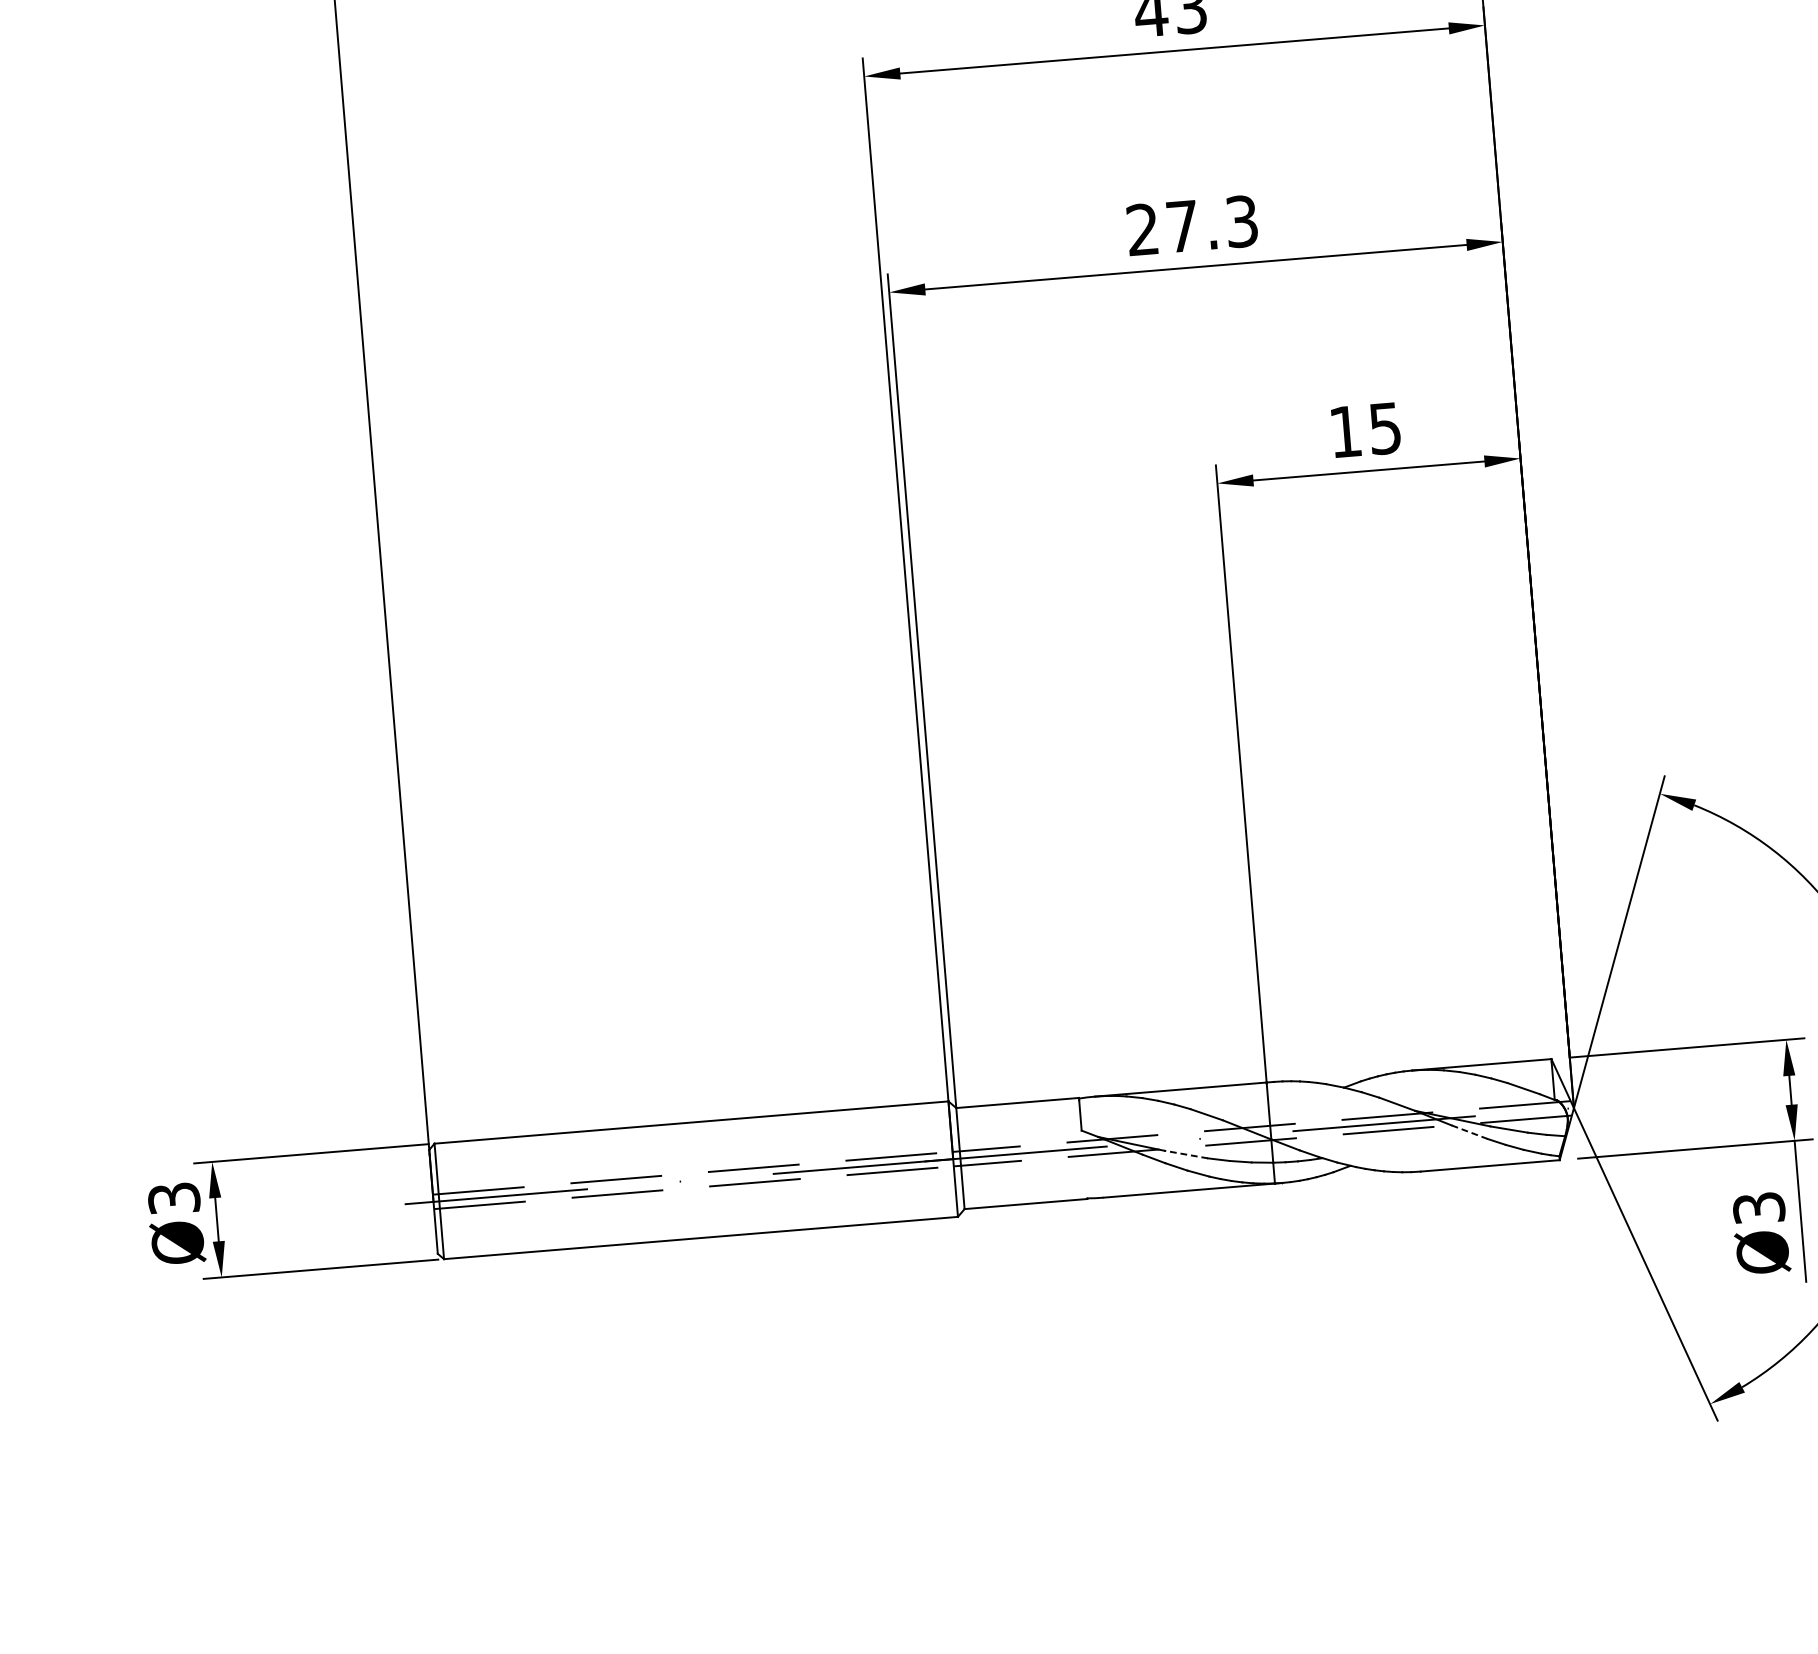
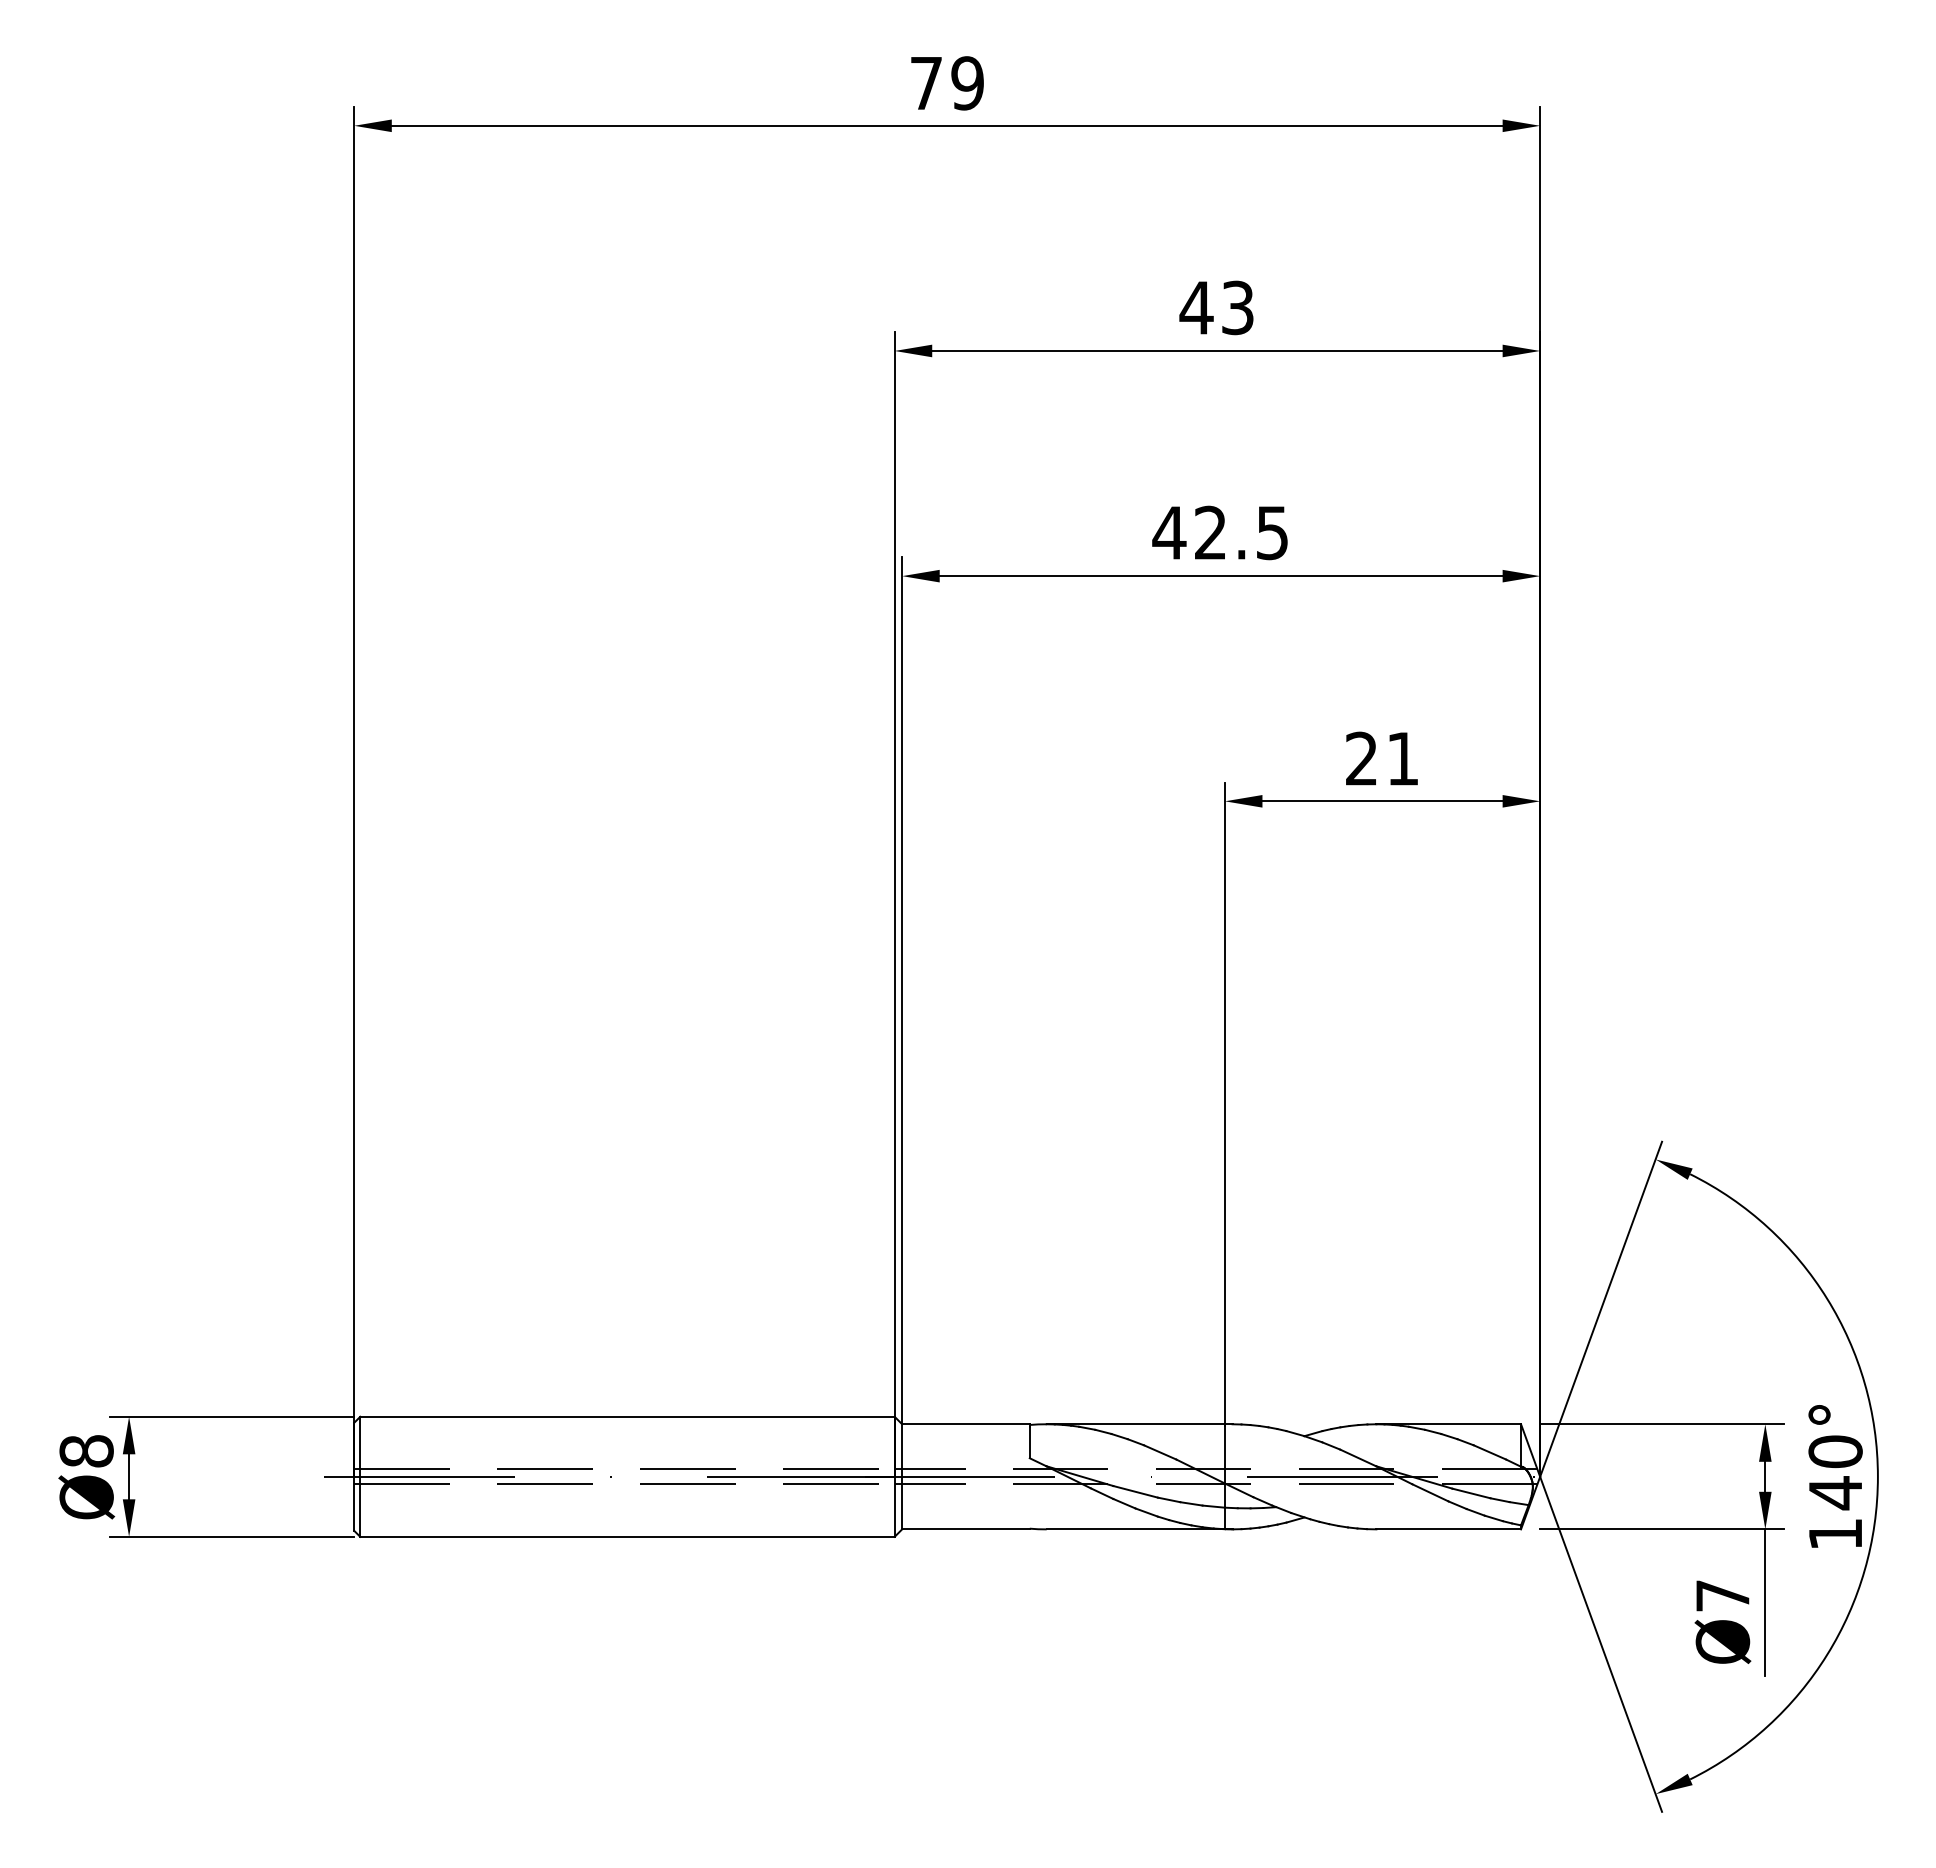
text: (1191, 225) -> (1220, 532), 27.3 -> 42.5
text: (1365, 429) -> (1382, 758), 15 -> 21
line: (1468, 1131) -> (1429, 1492), dashed -> solid
line: (1185, 1154) -> (1135, 1491), dashed -> solid
text: (174, 1198) -> (86, 1451), Ø3 -> Ø8
text: (1758, 1207) -> (1722, 1595), Ø3 -> Ø7

